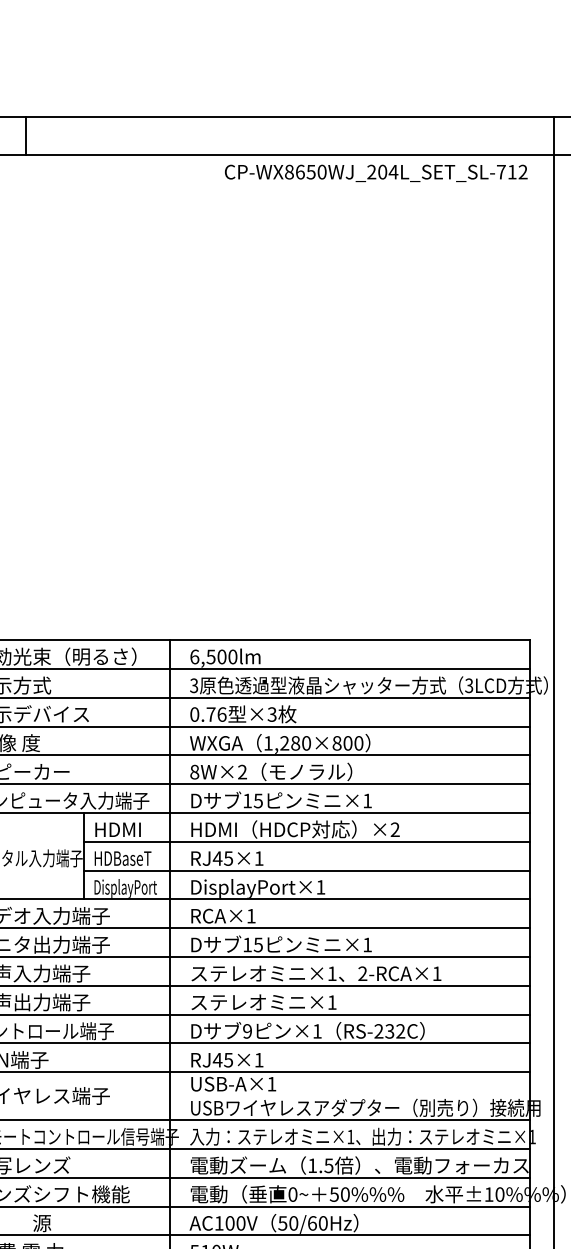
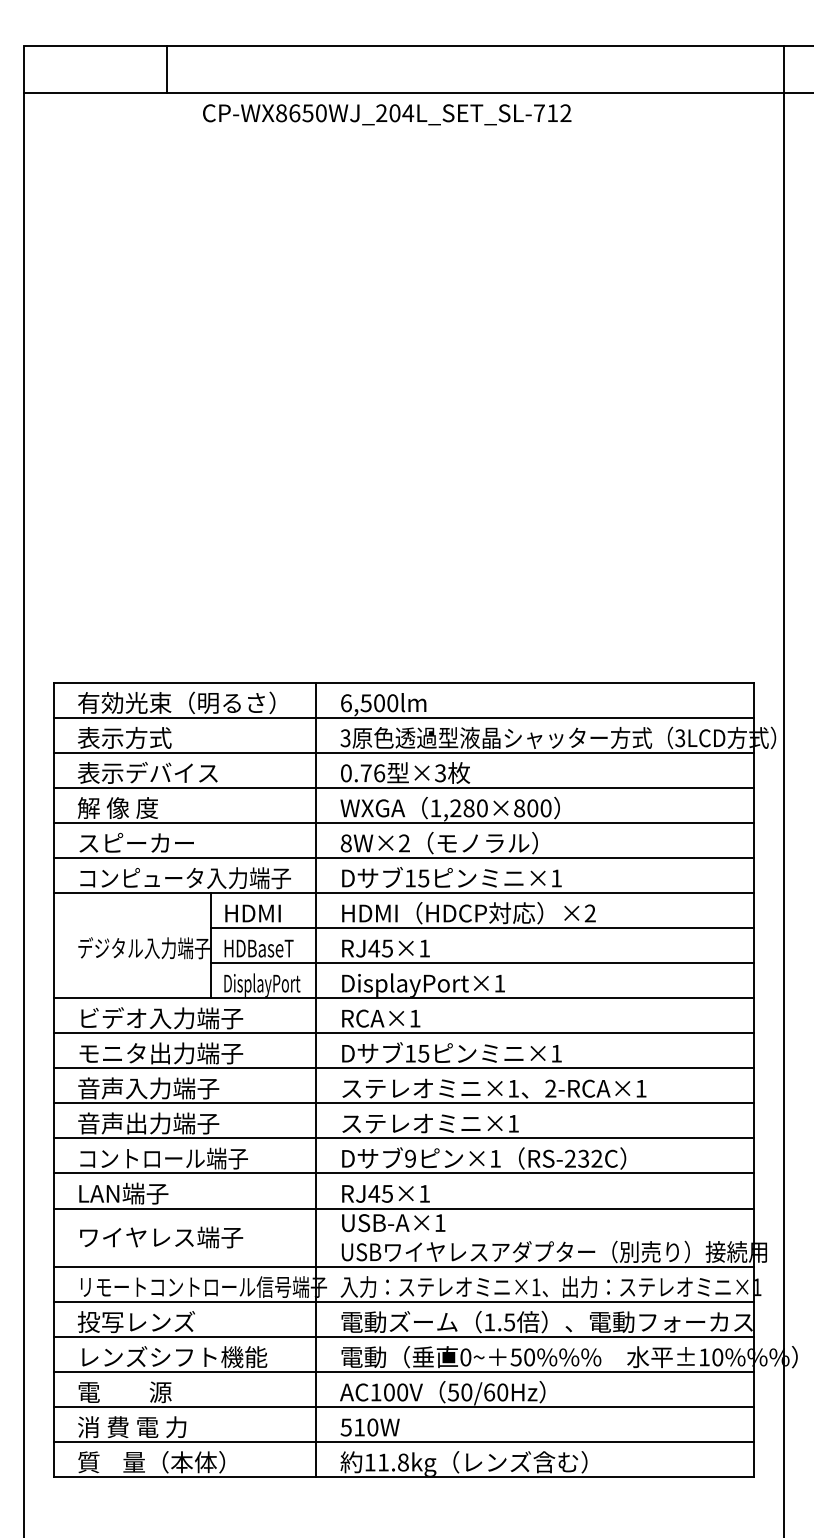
line: (26, 136) -> (167, 69), moved
text: (376, 173) -> (387, 114), moved

